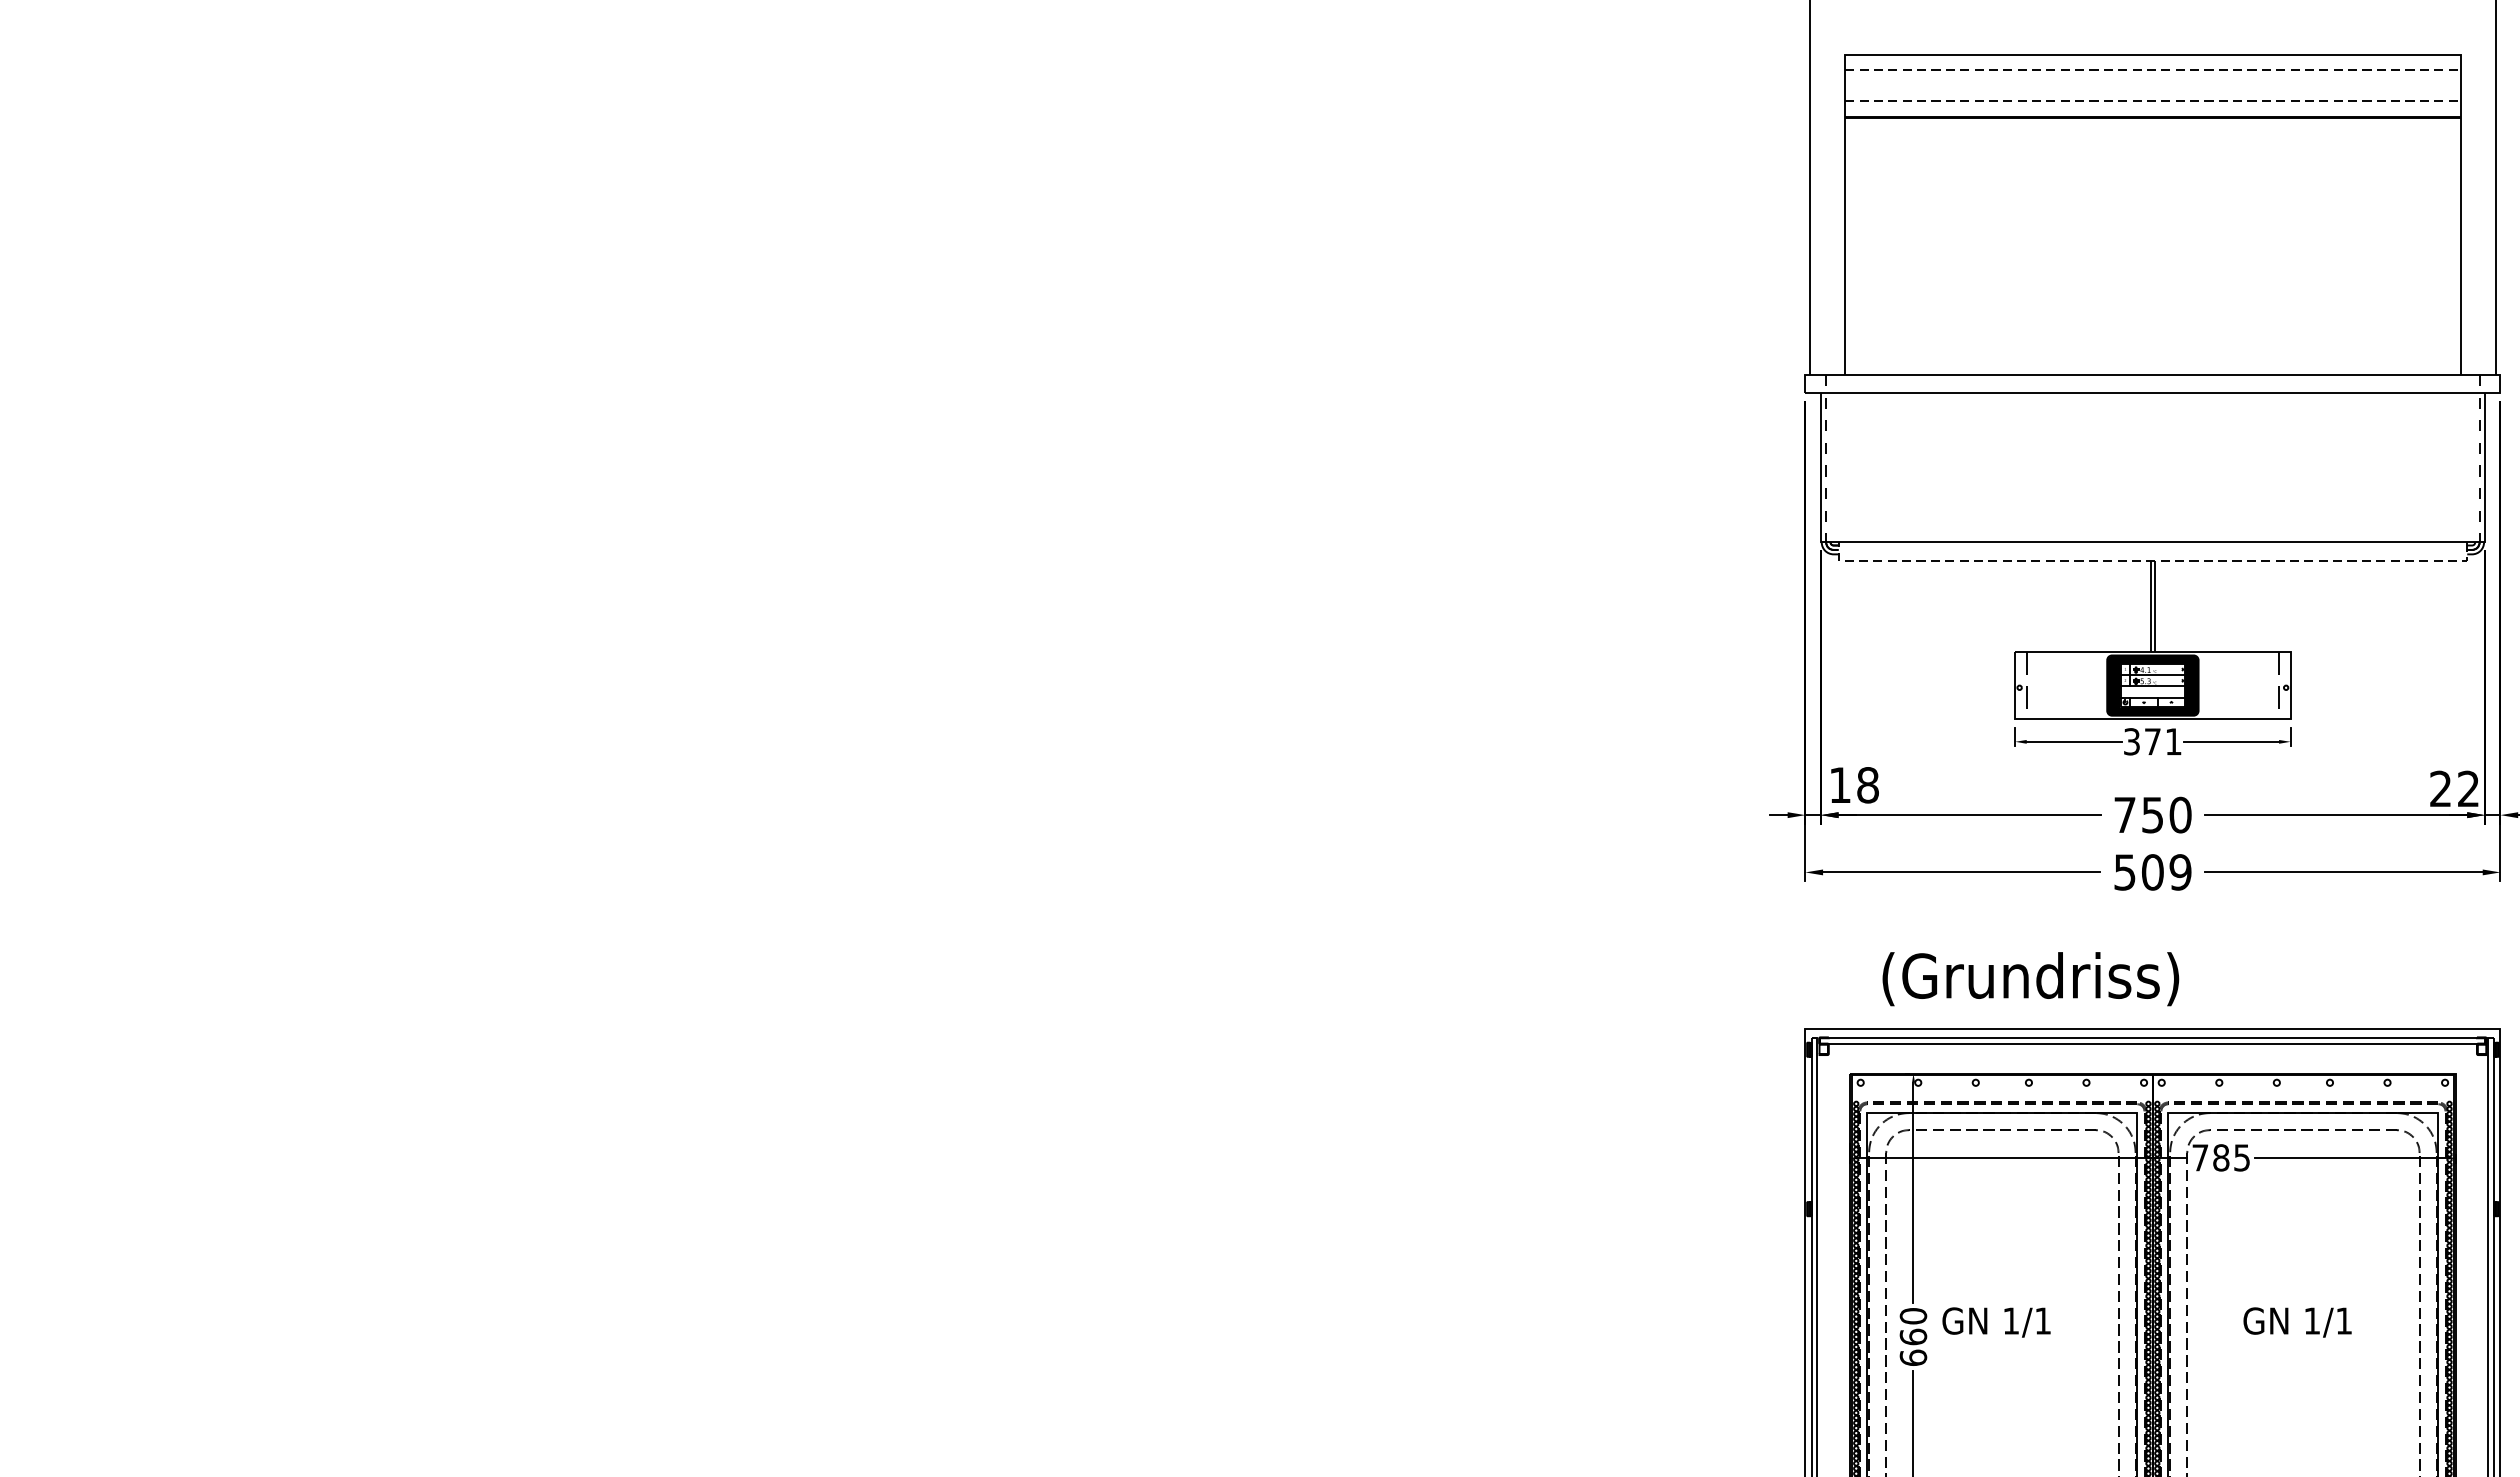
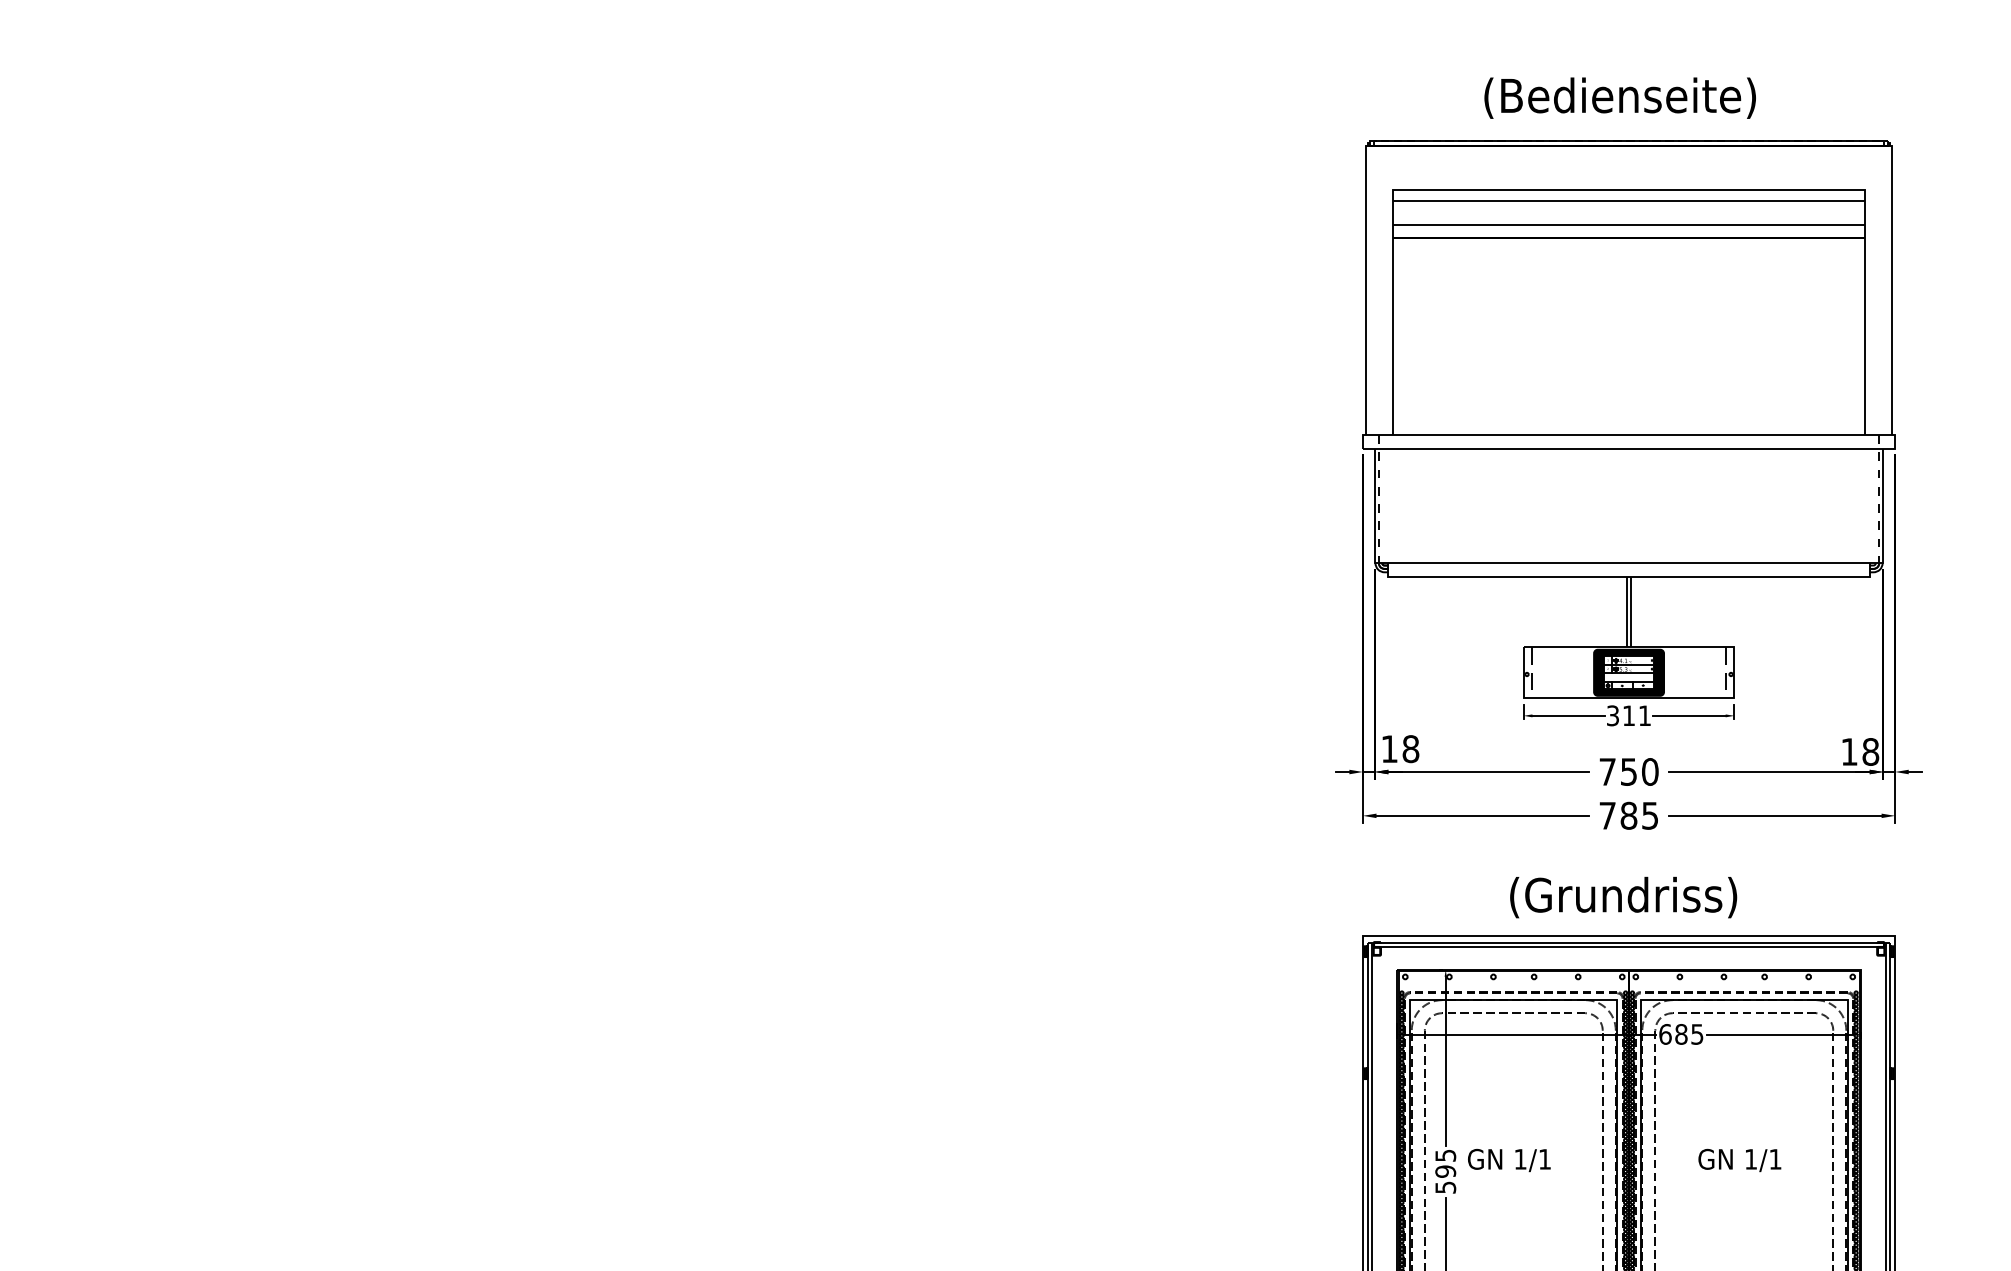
line: (2153, 70) -> (1629, 201), dashed -> solid
line: (2153, 100) -> (1629, 224), dashed -> solid
line: (2153, 561) -> (1629, 577), dashed -> solid
text: (2152, 741) -> (1628, 715), 371 -> 311
text: (2455, 788) -> (1860, 751), 22 -> 18
text: (2152, 871) -> (1628, 815), 509 -> 785
text: (2030, 979) -> (1623, 897), moved
text: (2200, 1157) -> (1665, 1034), 785 -> 685
text: (1913, 1336) -> (1445, 1171), 660 -> 595

